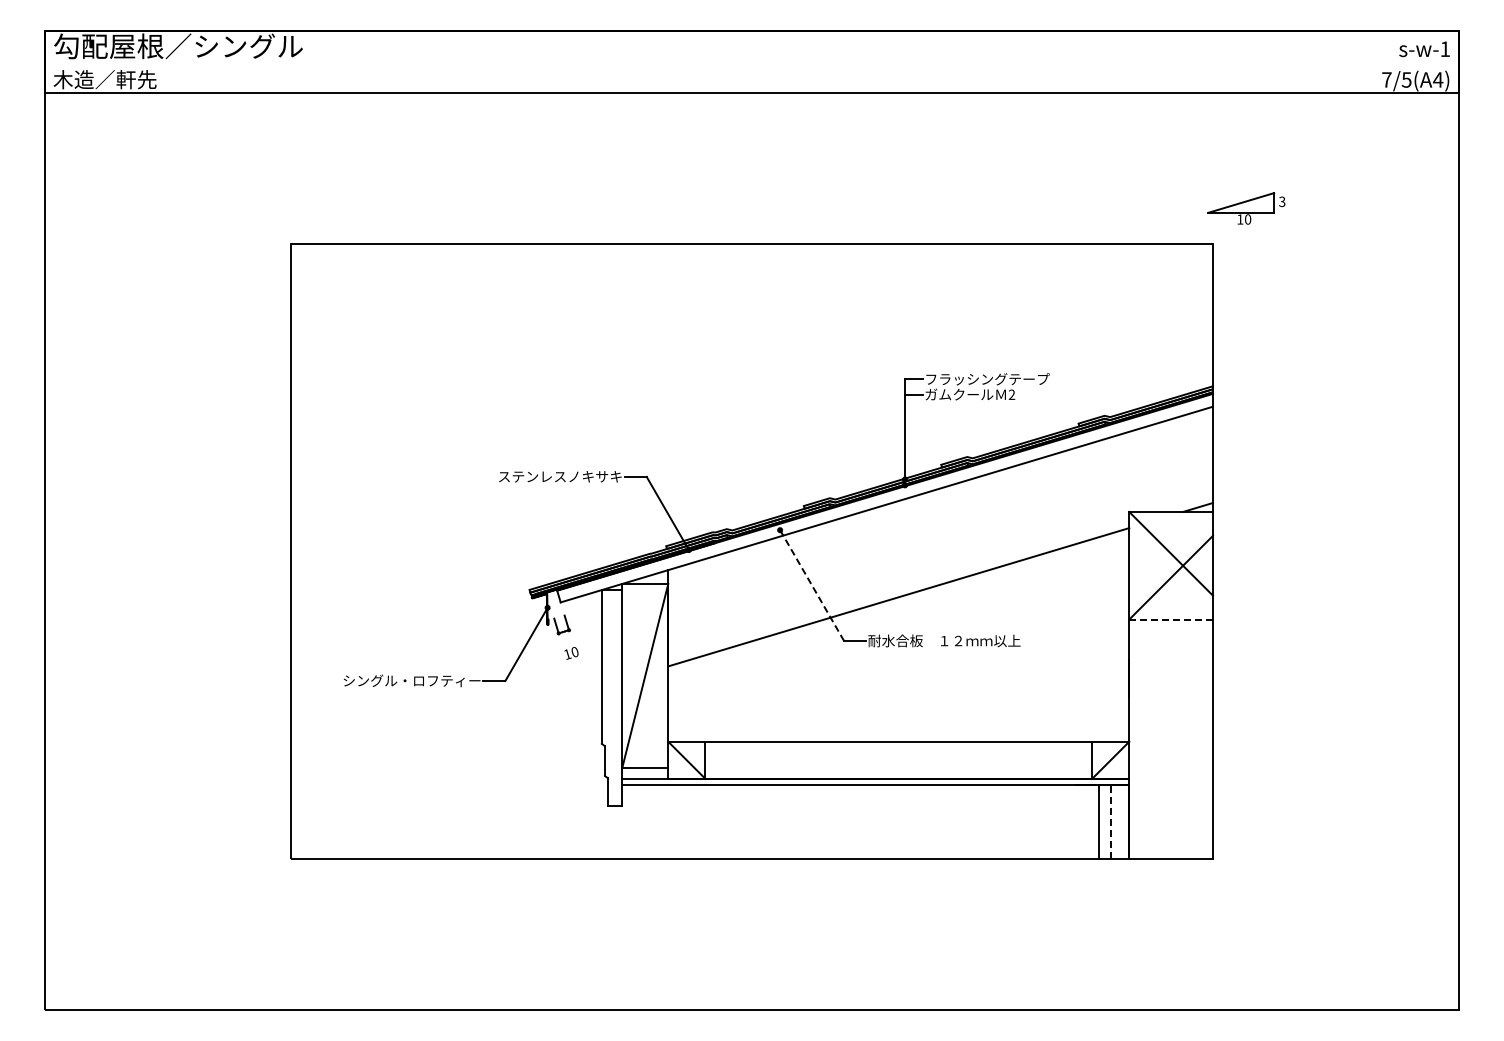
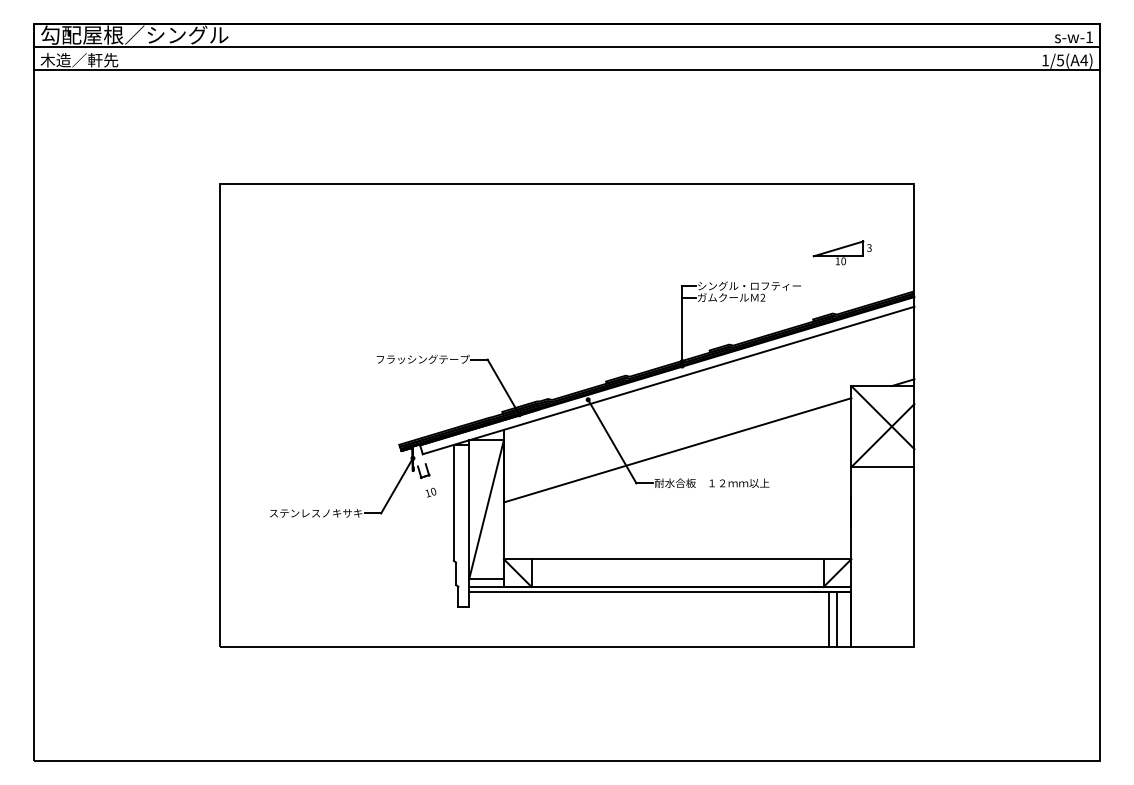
line: (751, 62) -> (566, 47), added
text: (1386, 79) -> (1045, 60), 7/5(A4) -> 1/5(A4)
part: (1246, 208) -> (842, 253), moved
text: (994, 379) -> (749, 286), フラッシングテープ -> シングル・ロフティー
text: (560, 476) -> (422, 359), ステンレスノキサキ -> フラッシングテープ
line: (812, 586) -> (612, 442), dashed -> solid
line: (1171, 619) -> (883, 467), dashed -> solid
text: (411, 680) -> (310, 513), シングル・ロフティー -> ステンレスノキサキ
line: (1110, 821) -> (837, 619), dashed -> solid

